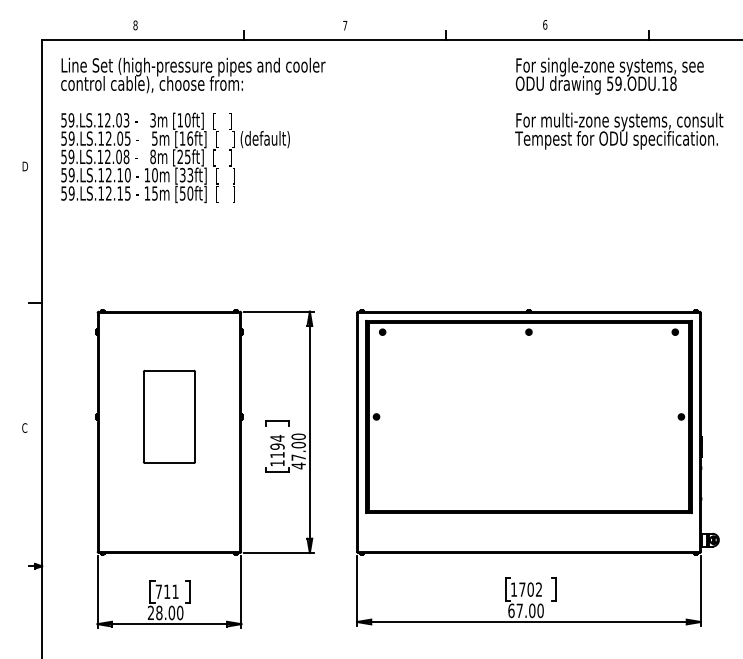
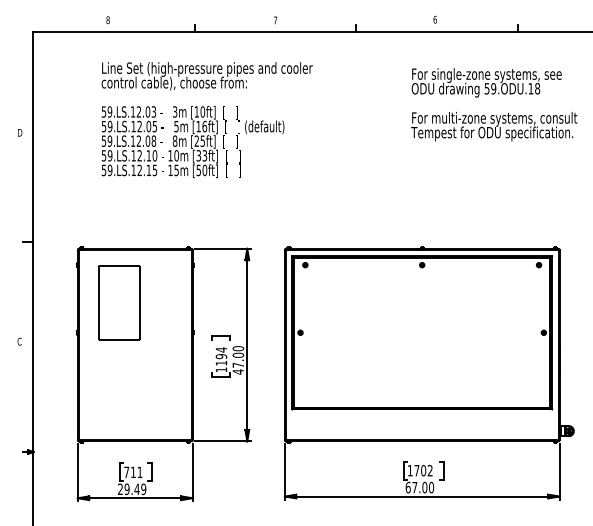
text: (619, 103) -> (494, 104), moved
text: (192, 129) -> (206, 119), moved
part: (168, 416) -> (118, 302), moved
text: (169, 613) -> (135, 489), 28.00 -> 29.49

